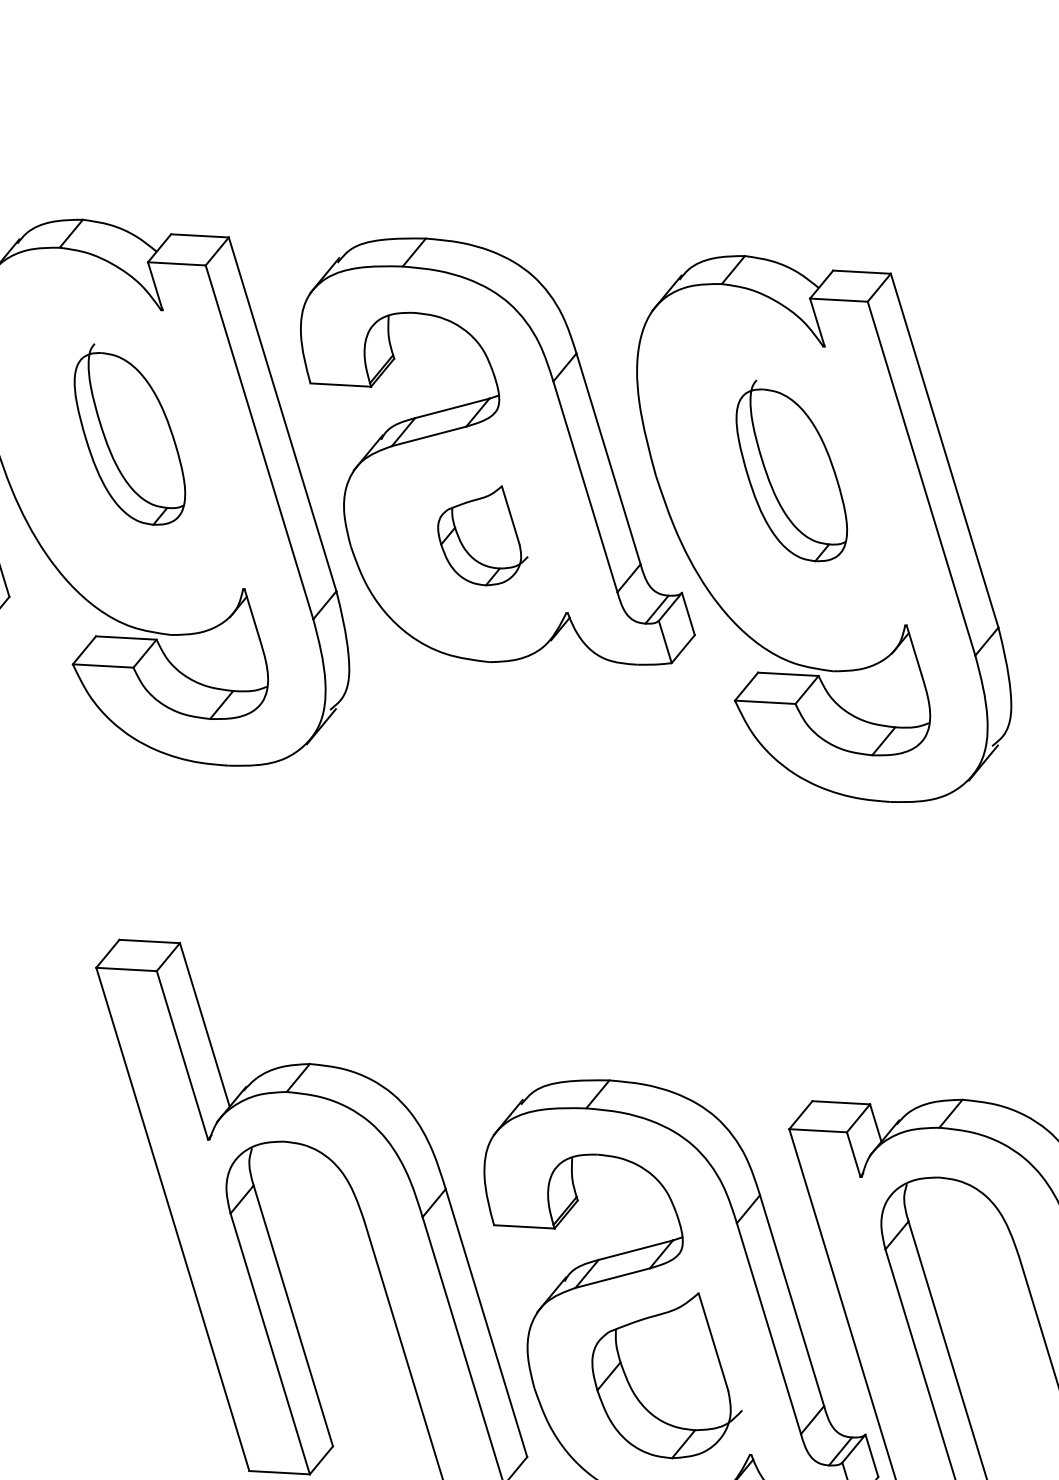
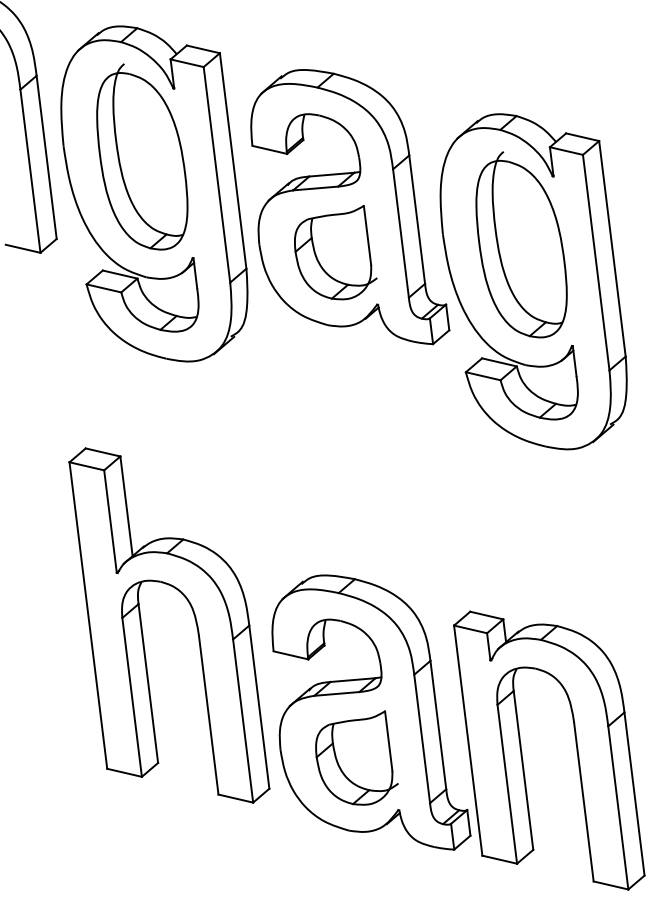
part: (129, 433) -> (142, 156), size x1.67
part: (790, 470) -> (521, 244), size x1.67
part: (481, 537) -> (335, 252), size x1.67

